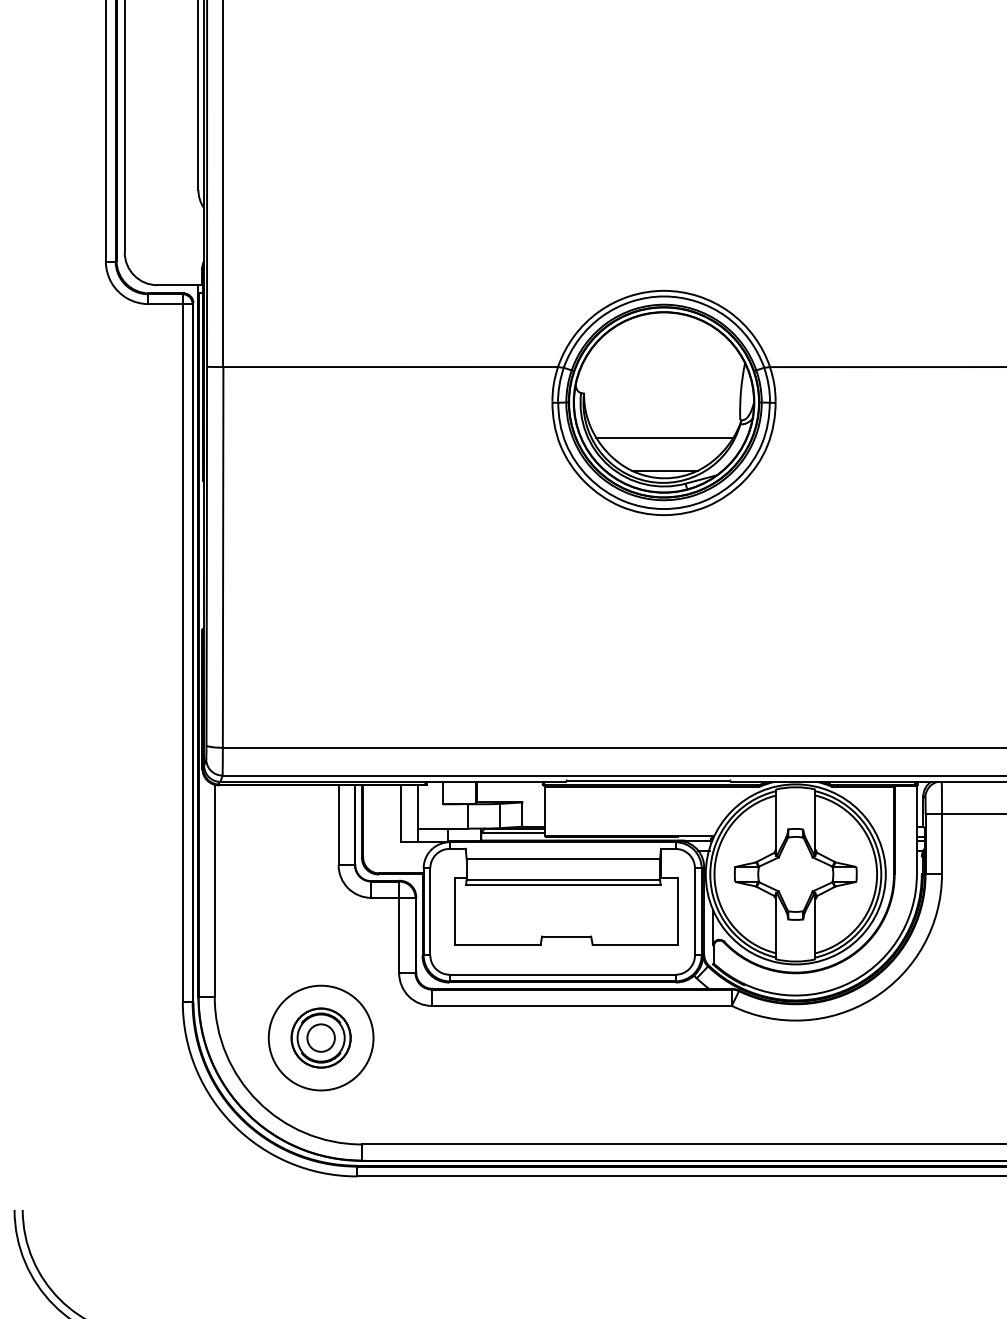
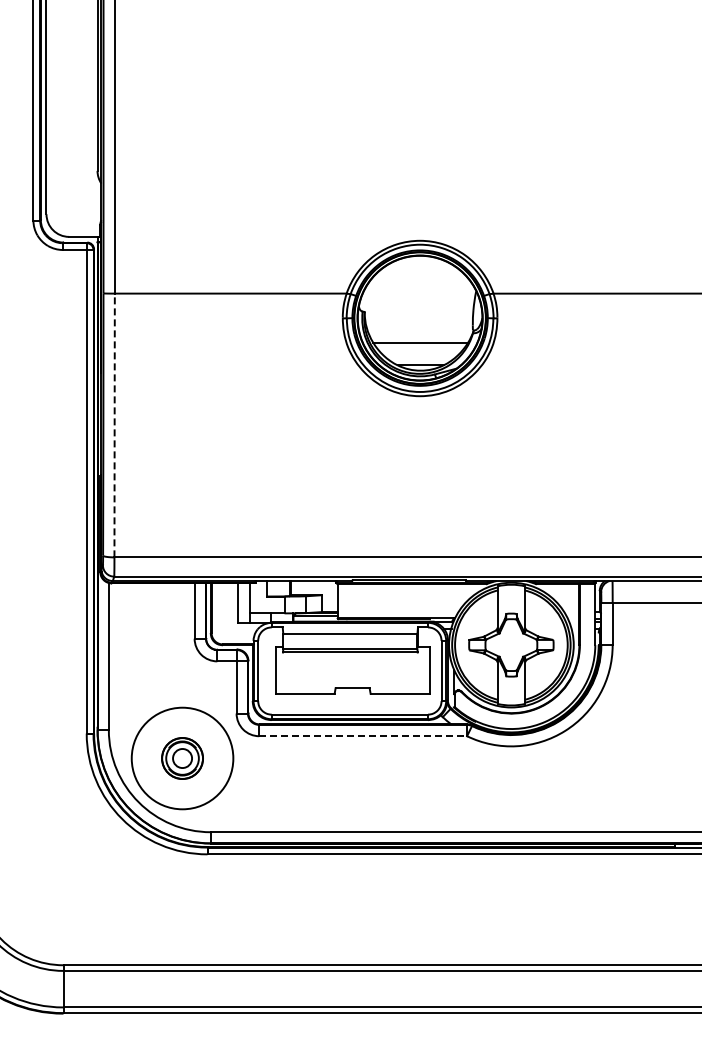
line: (222, 557) -> (114, 425), solid -> dashed
line: (582, 1006) -> (363, 736), solid -> dashed
circle: (321, 1038) -> (182, 758), size x1.4

